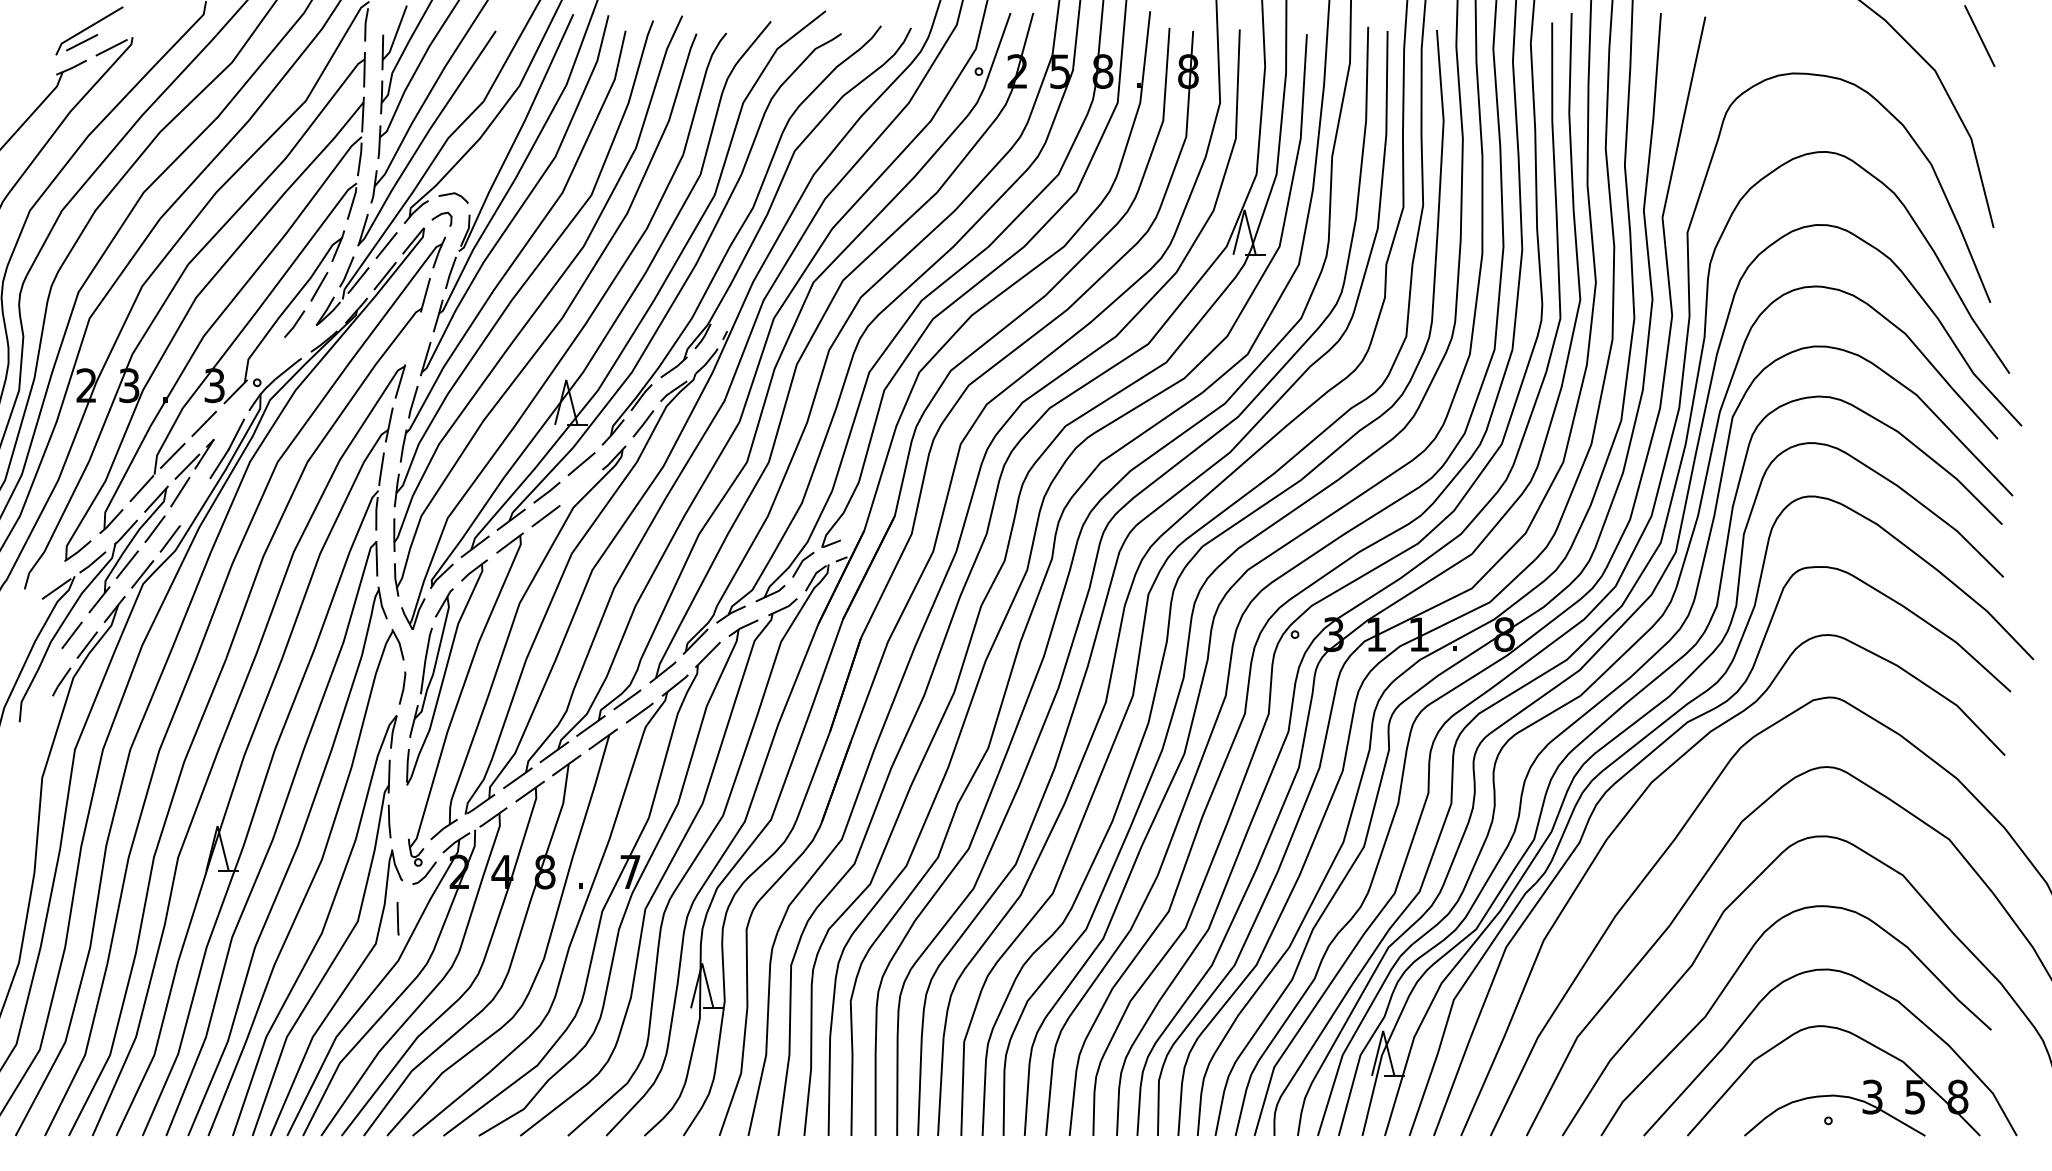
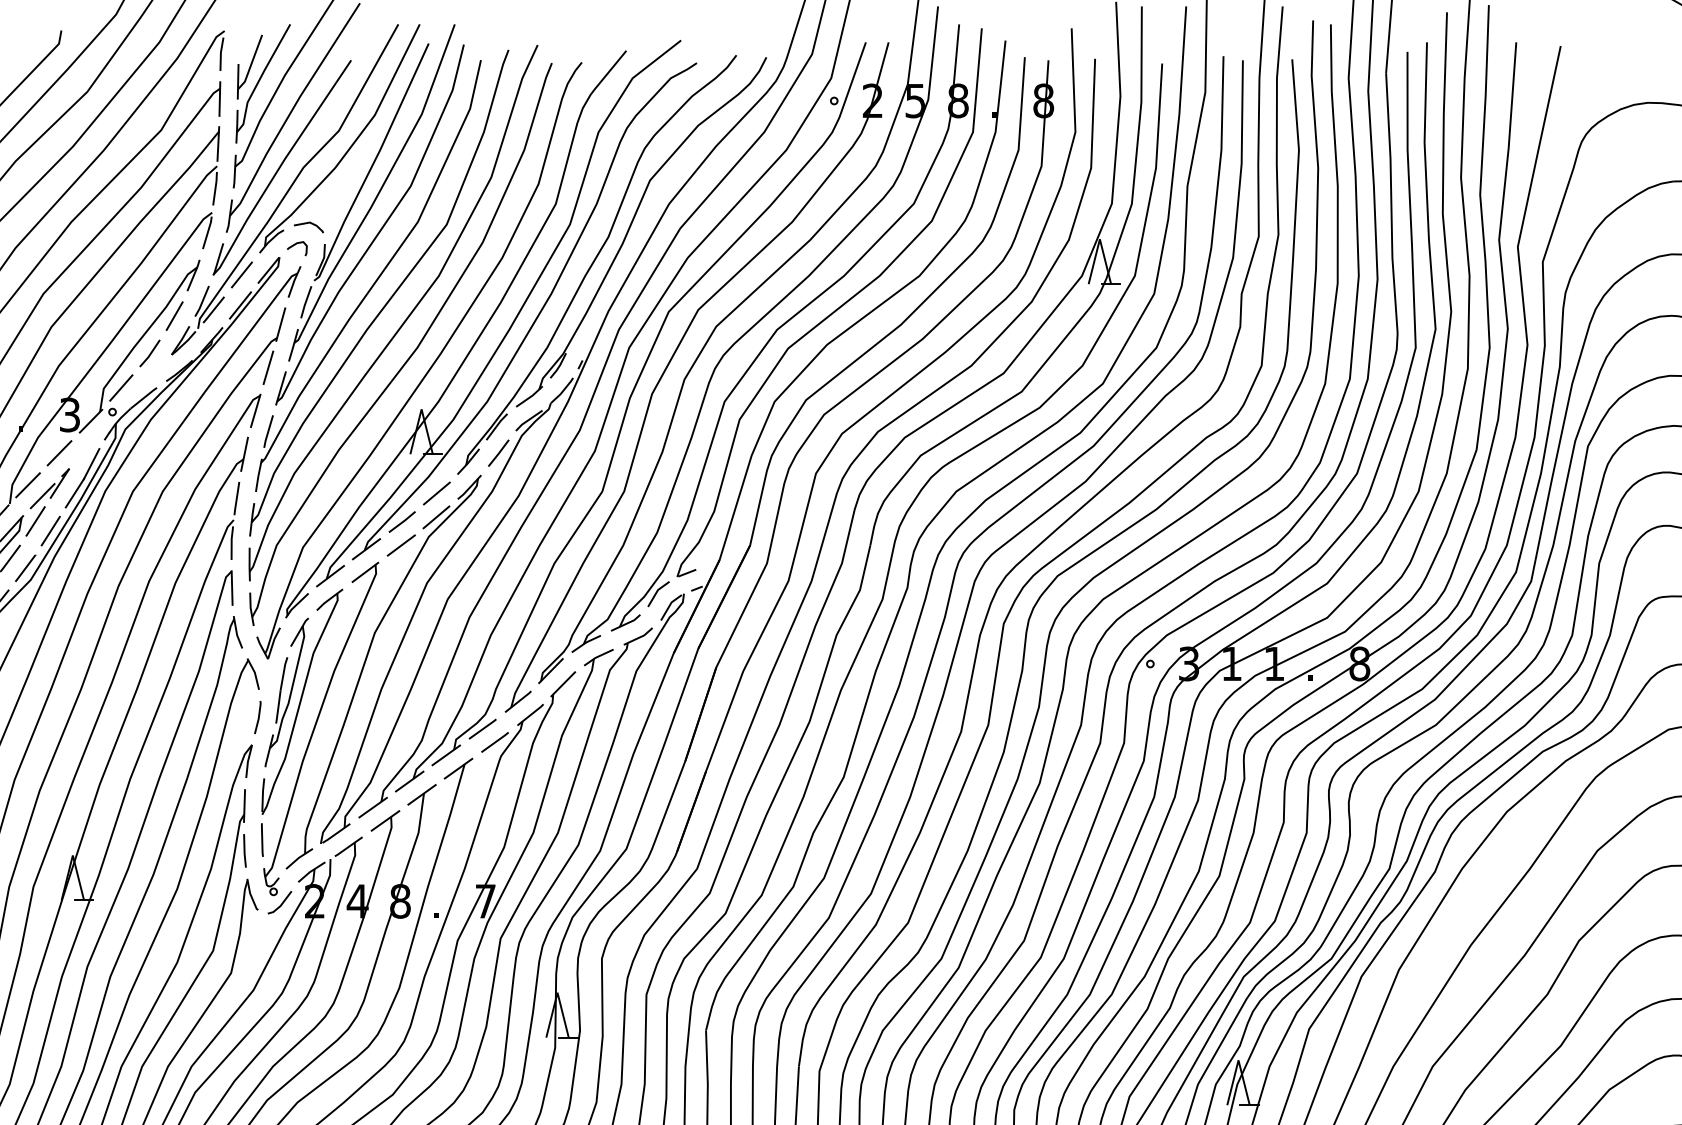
line: (412, 338) -> (267, 367), added
line: (265, 358) -> (120, 387), added
line: (580, 487) -> (435, 516), added
line: (195, 501) -> (50, 530), added
line: (397, 918) -> (261, 839), moved

